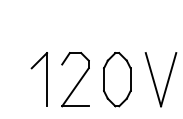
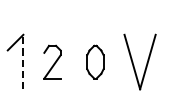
line: (47, 79) -> (23, 61), solid -> dashed
part: (75, 79) -> (52, 61), size x0.6
part: (117, 79) -> (95, 61), size x0.6

